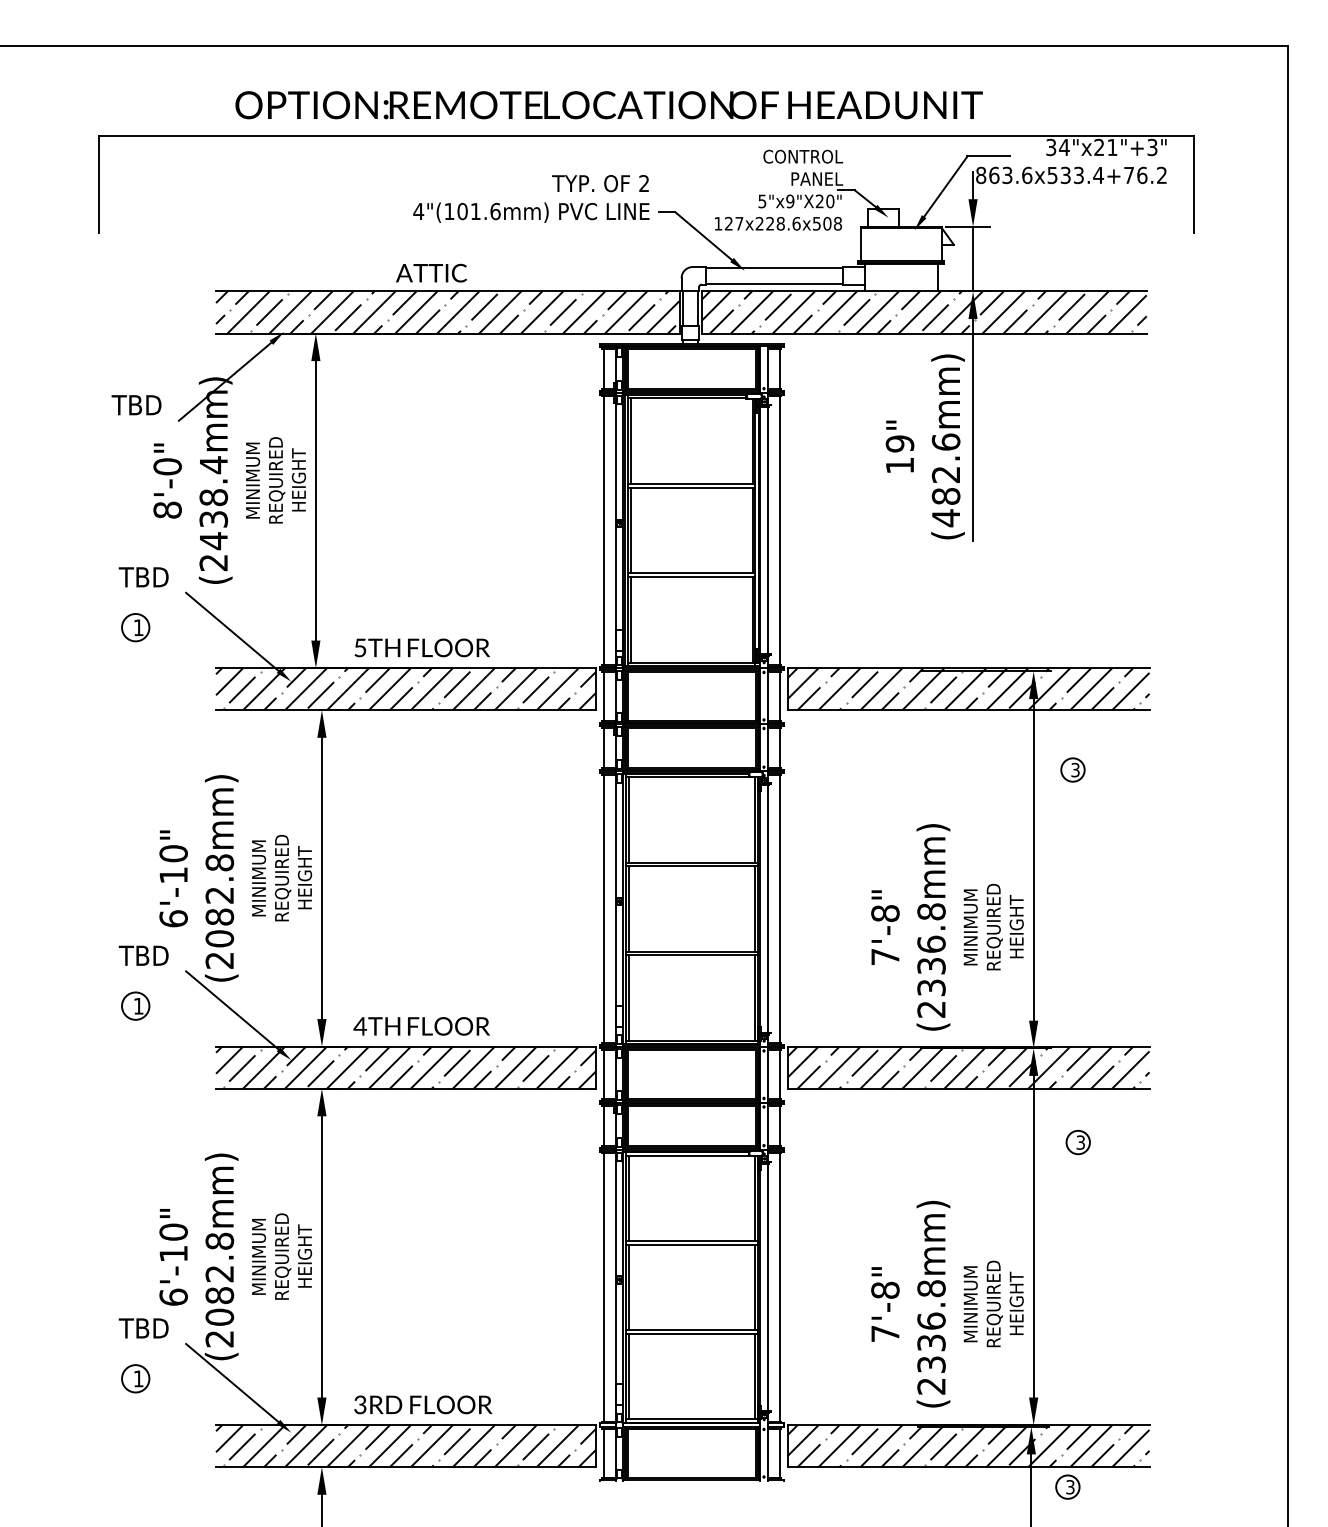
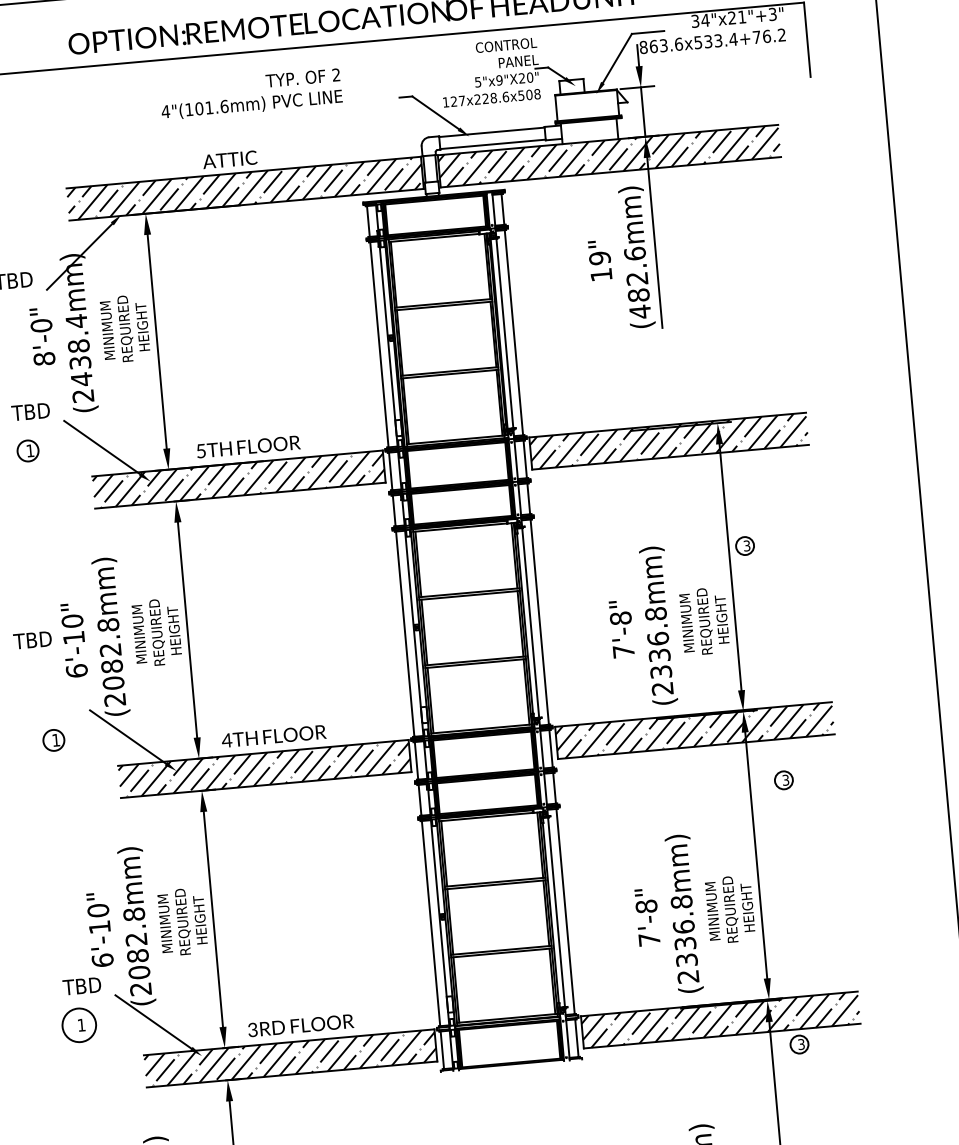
text: (531, 198) -> (251, 94), moved
part: (1072, 769) -> (744, 545), moved
text: (143, 955) -> (32, 640), moved
circle: (135, 1378) -> (79, 1025), size x1.6

